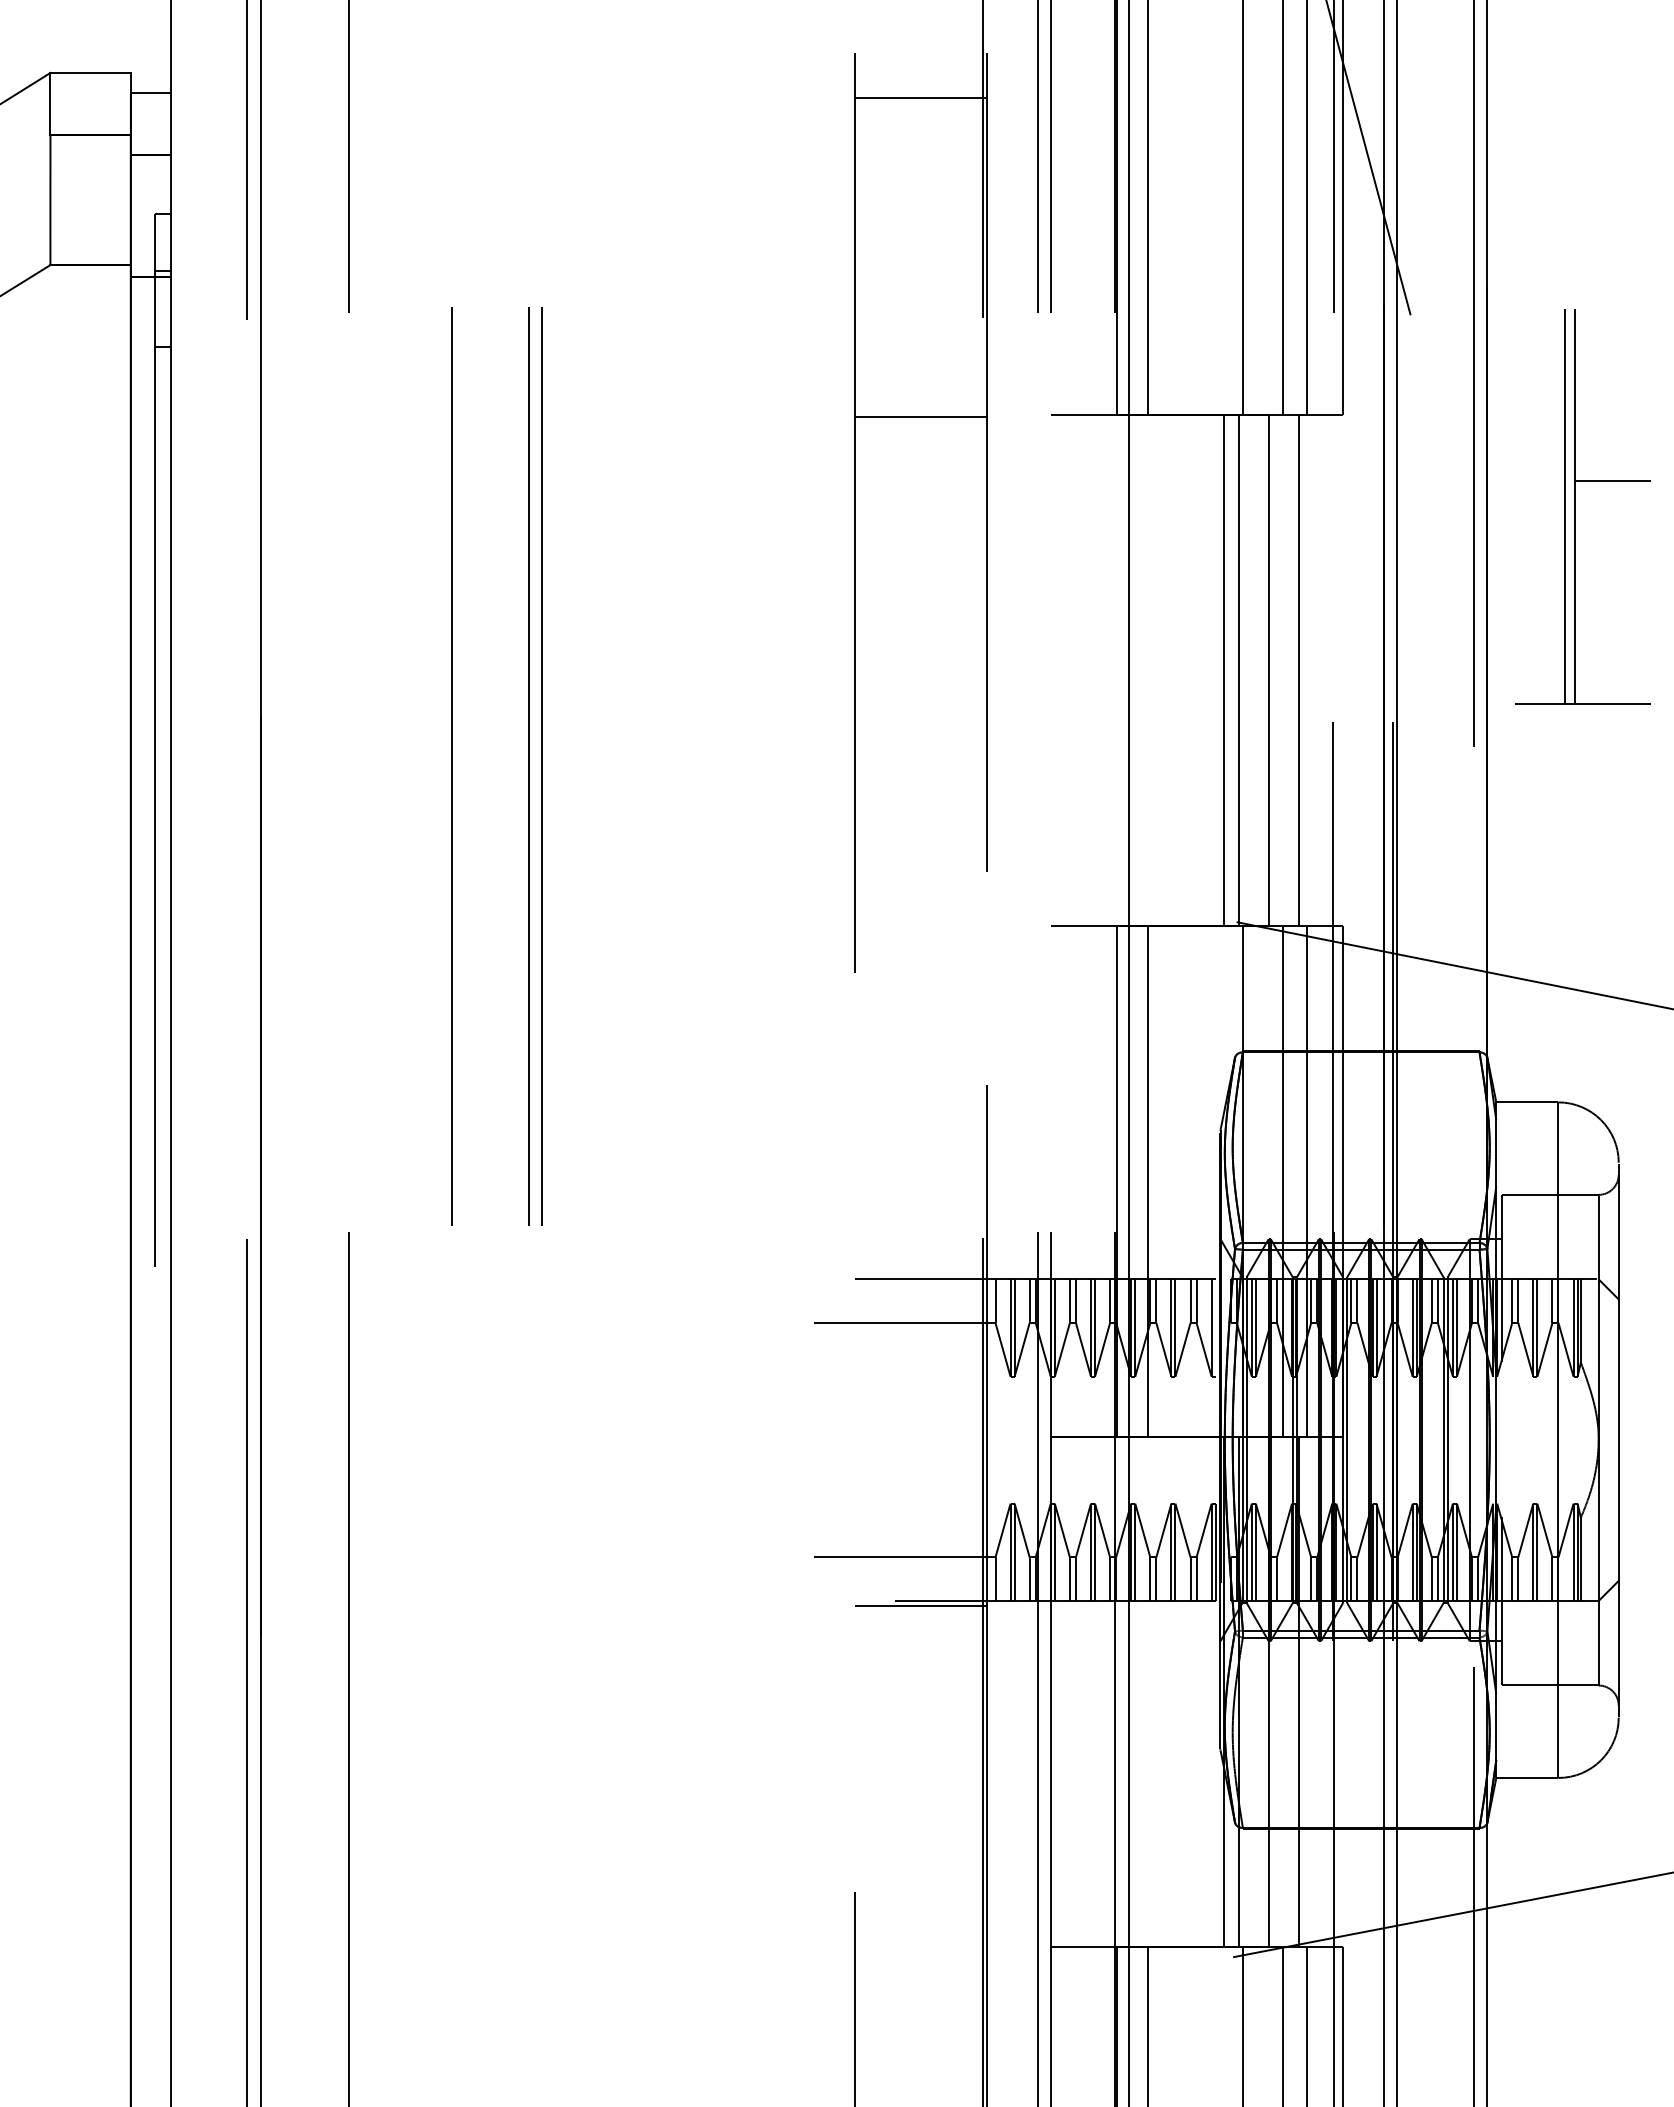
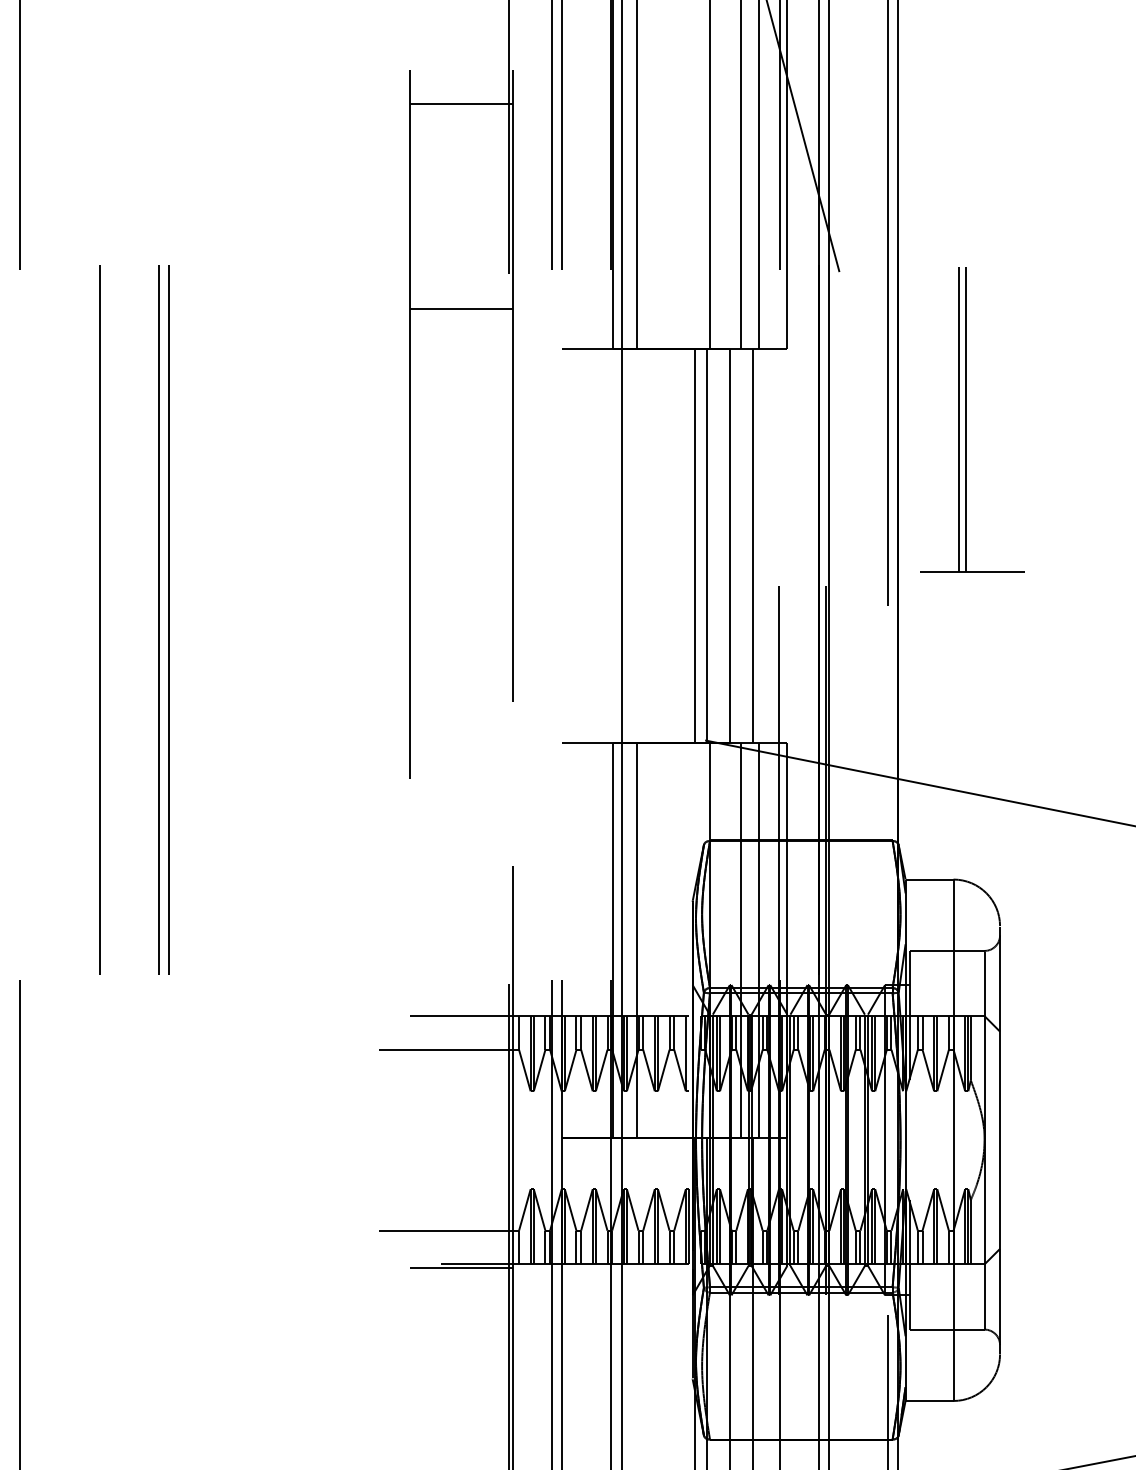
line: (920, 417) -> (461, 309), moved
line: (1612, 480) -> (995, 399), removed

